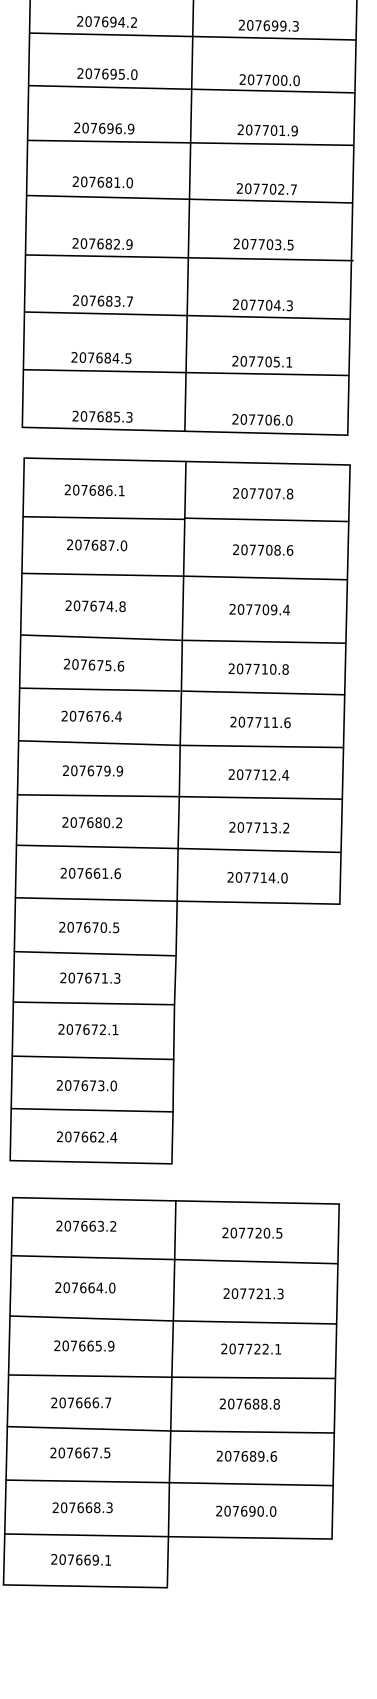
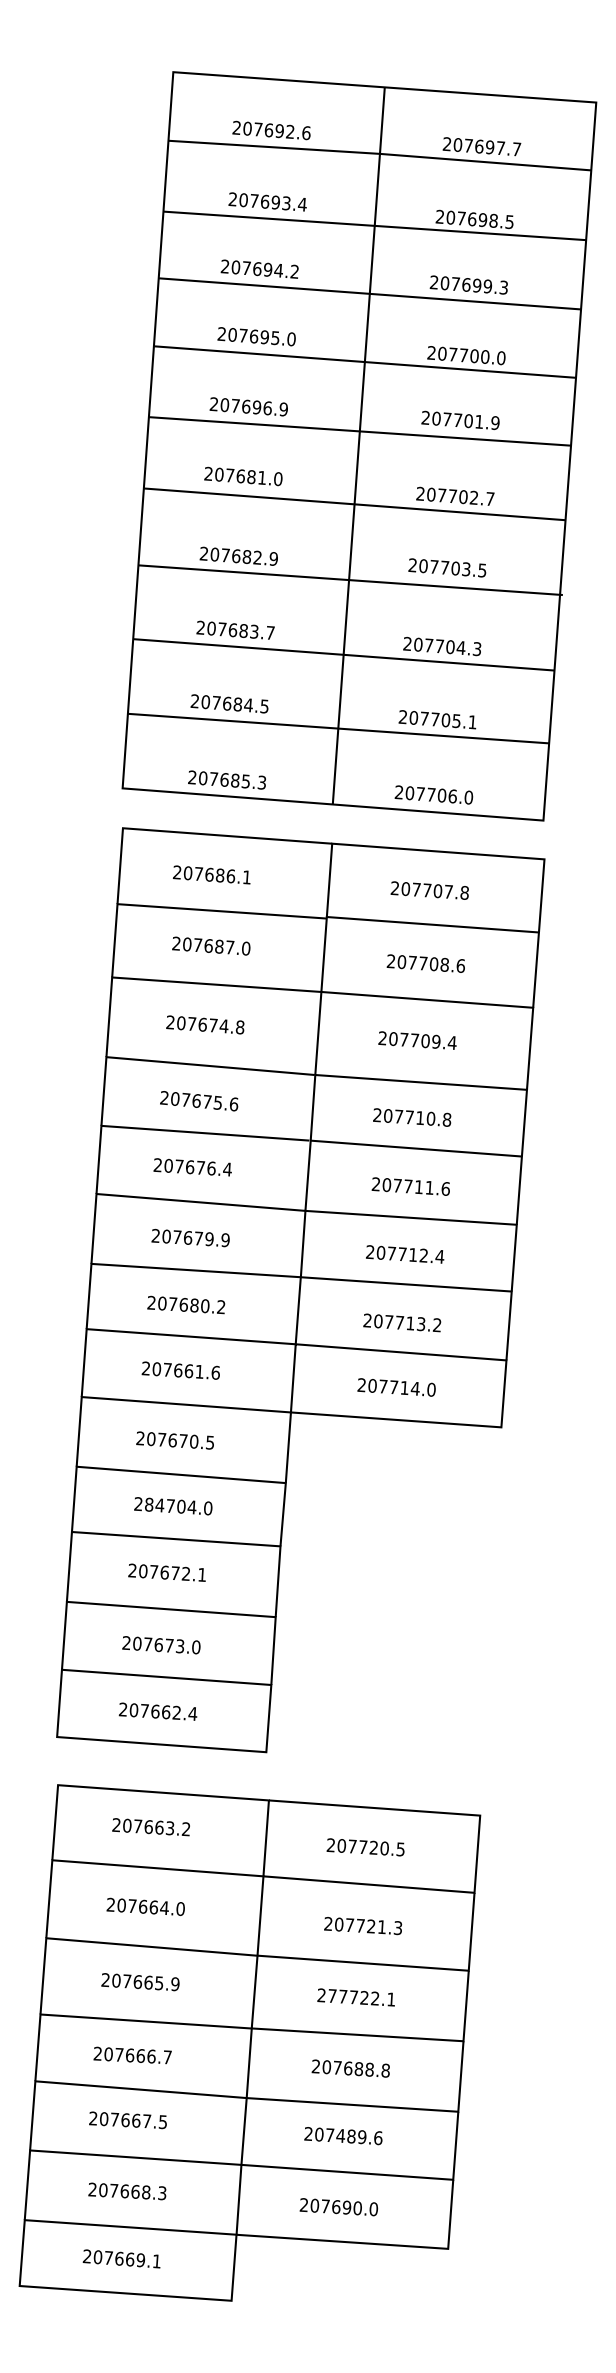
text: (94, 978) -> (178, 1506), 207671.3 -> 284704.0
text: (232, 1349) -> (332, 1996), 207722.1 -> 277722.1
text: (244, 1456) -> (340, 2135), 207689.6 -> 207489.6

